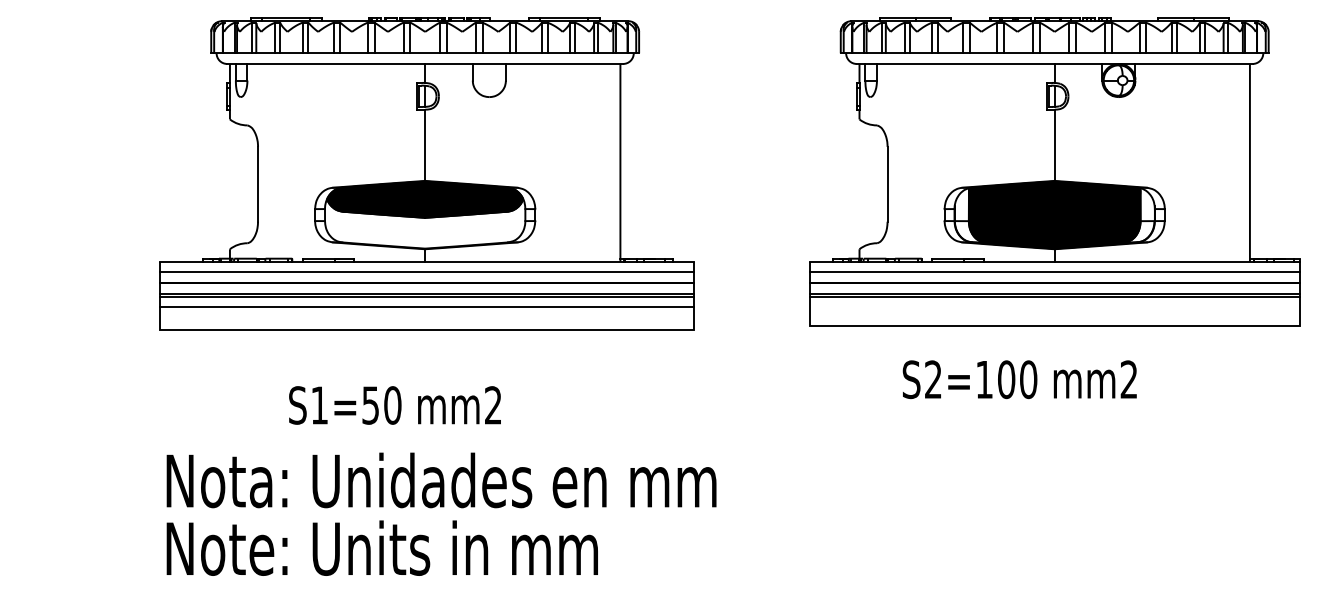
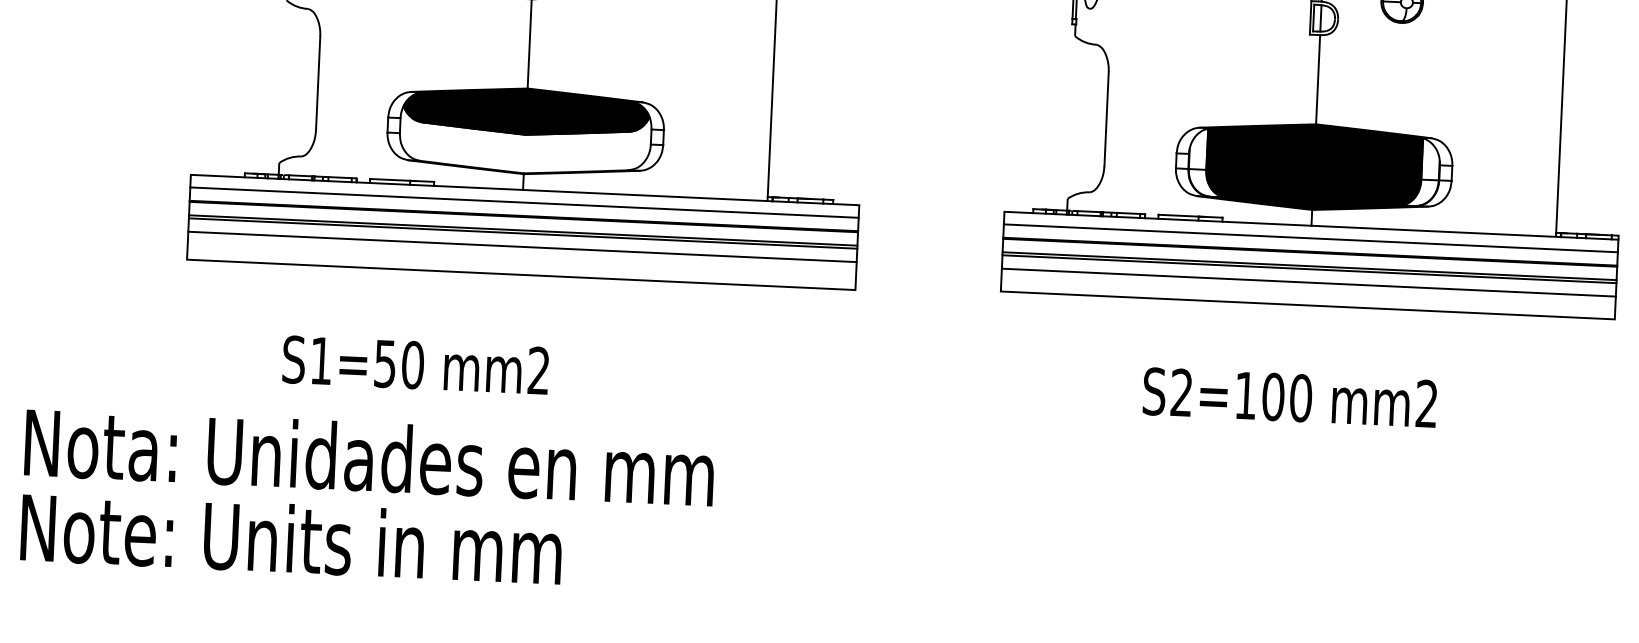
line: (1054, 307) -> (1308, 282), added
text: (1019, 379) -> (1289, 397), moved
text: (394, 405) -> (415, 365), moved
text: (441, 513) -> (367, 498), moved

